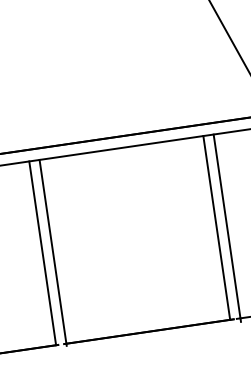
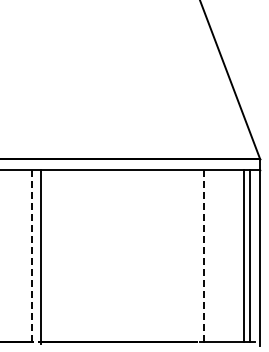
line: (217, 227) -> (194, 255), removed
line: (227, 228) -> (203, 257), solid -> dashed
line: (42, 253) -> (31, 255), solid -> dashed

